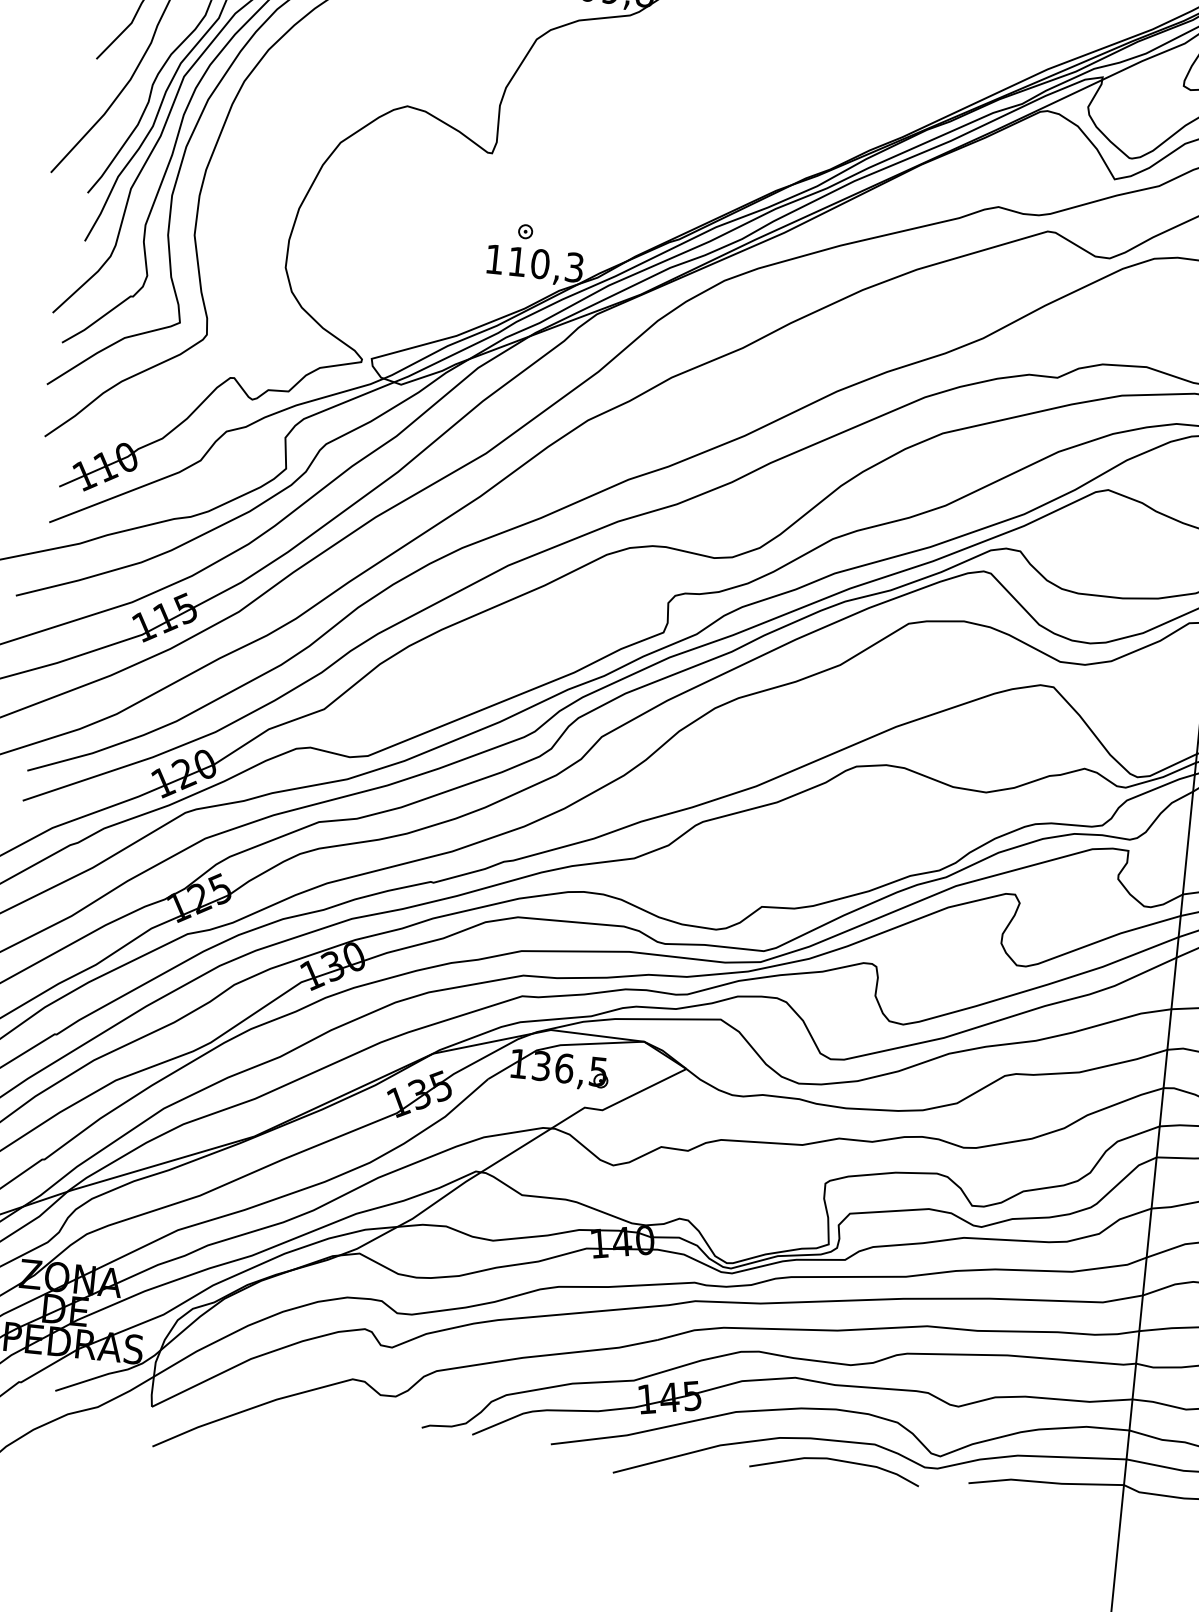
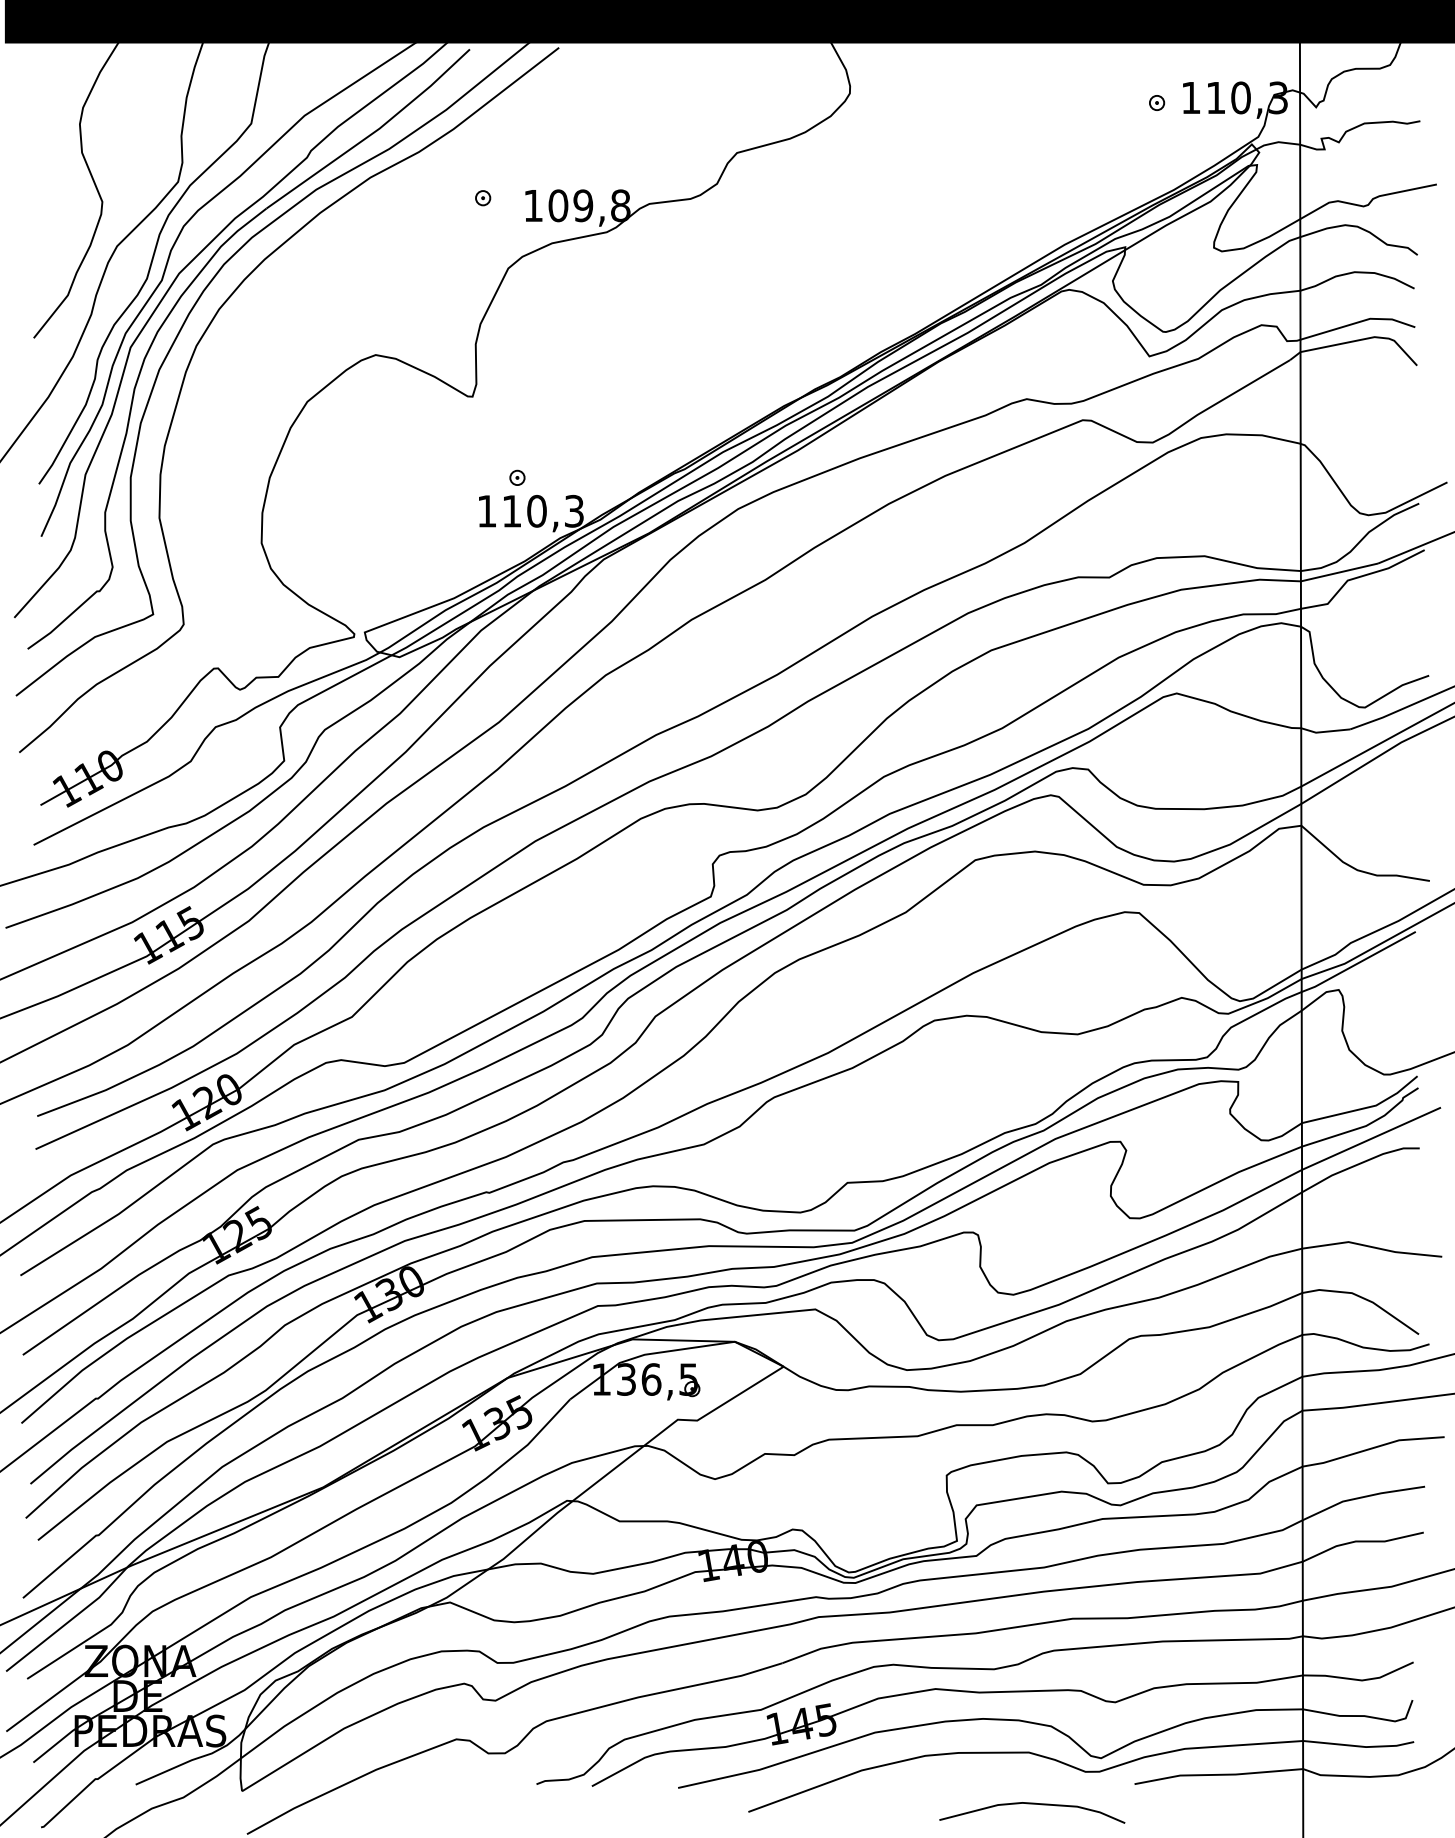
curve: (835, 1460) -> (1032, 1804), moved

